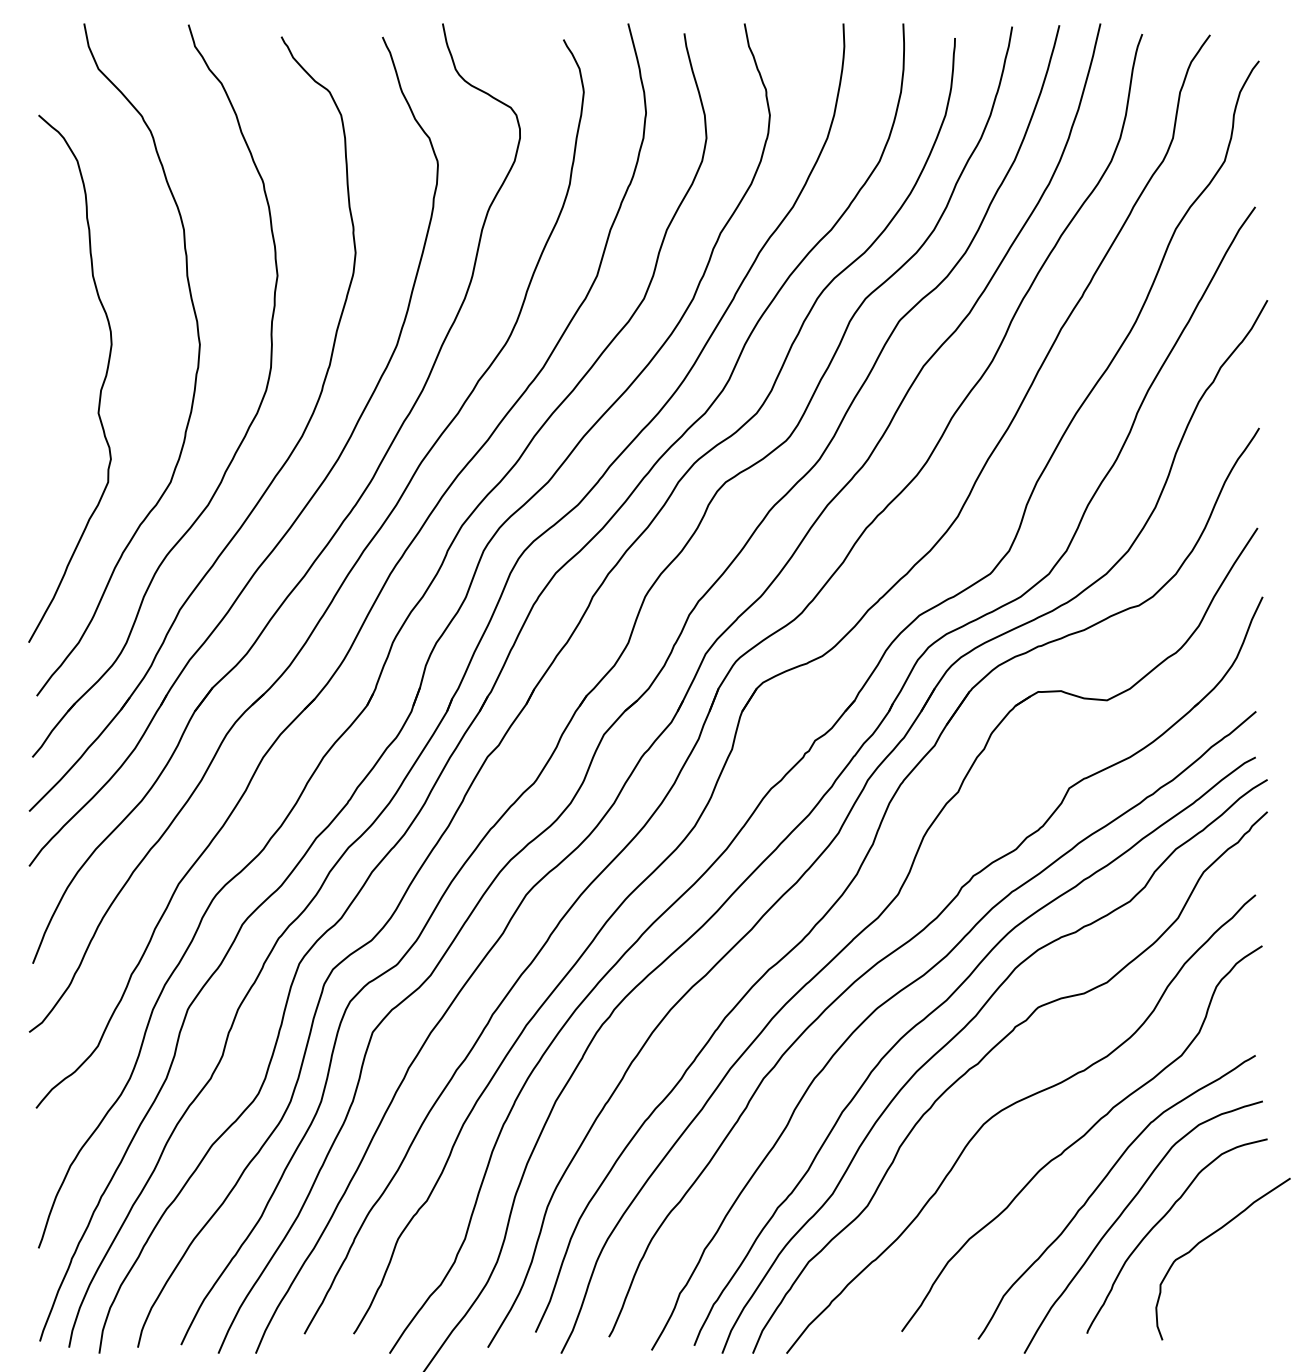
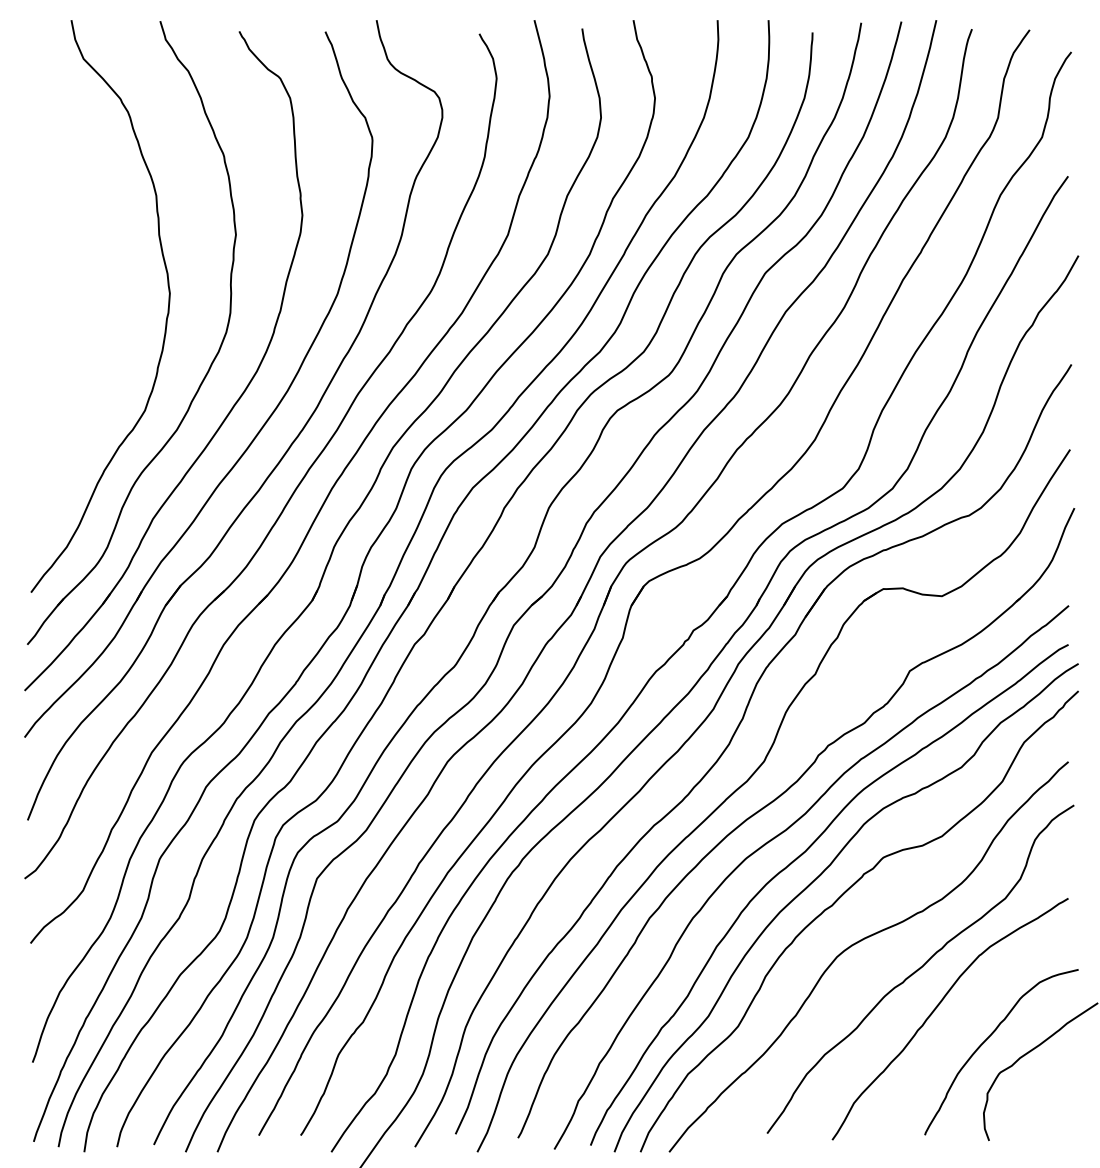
curve: (100, 388) -> (85, 330), removed
curve: (1122, 1214) -> (955, 1033), removed

